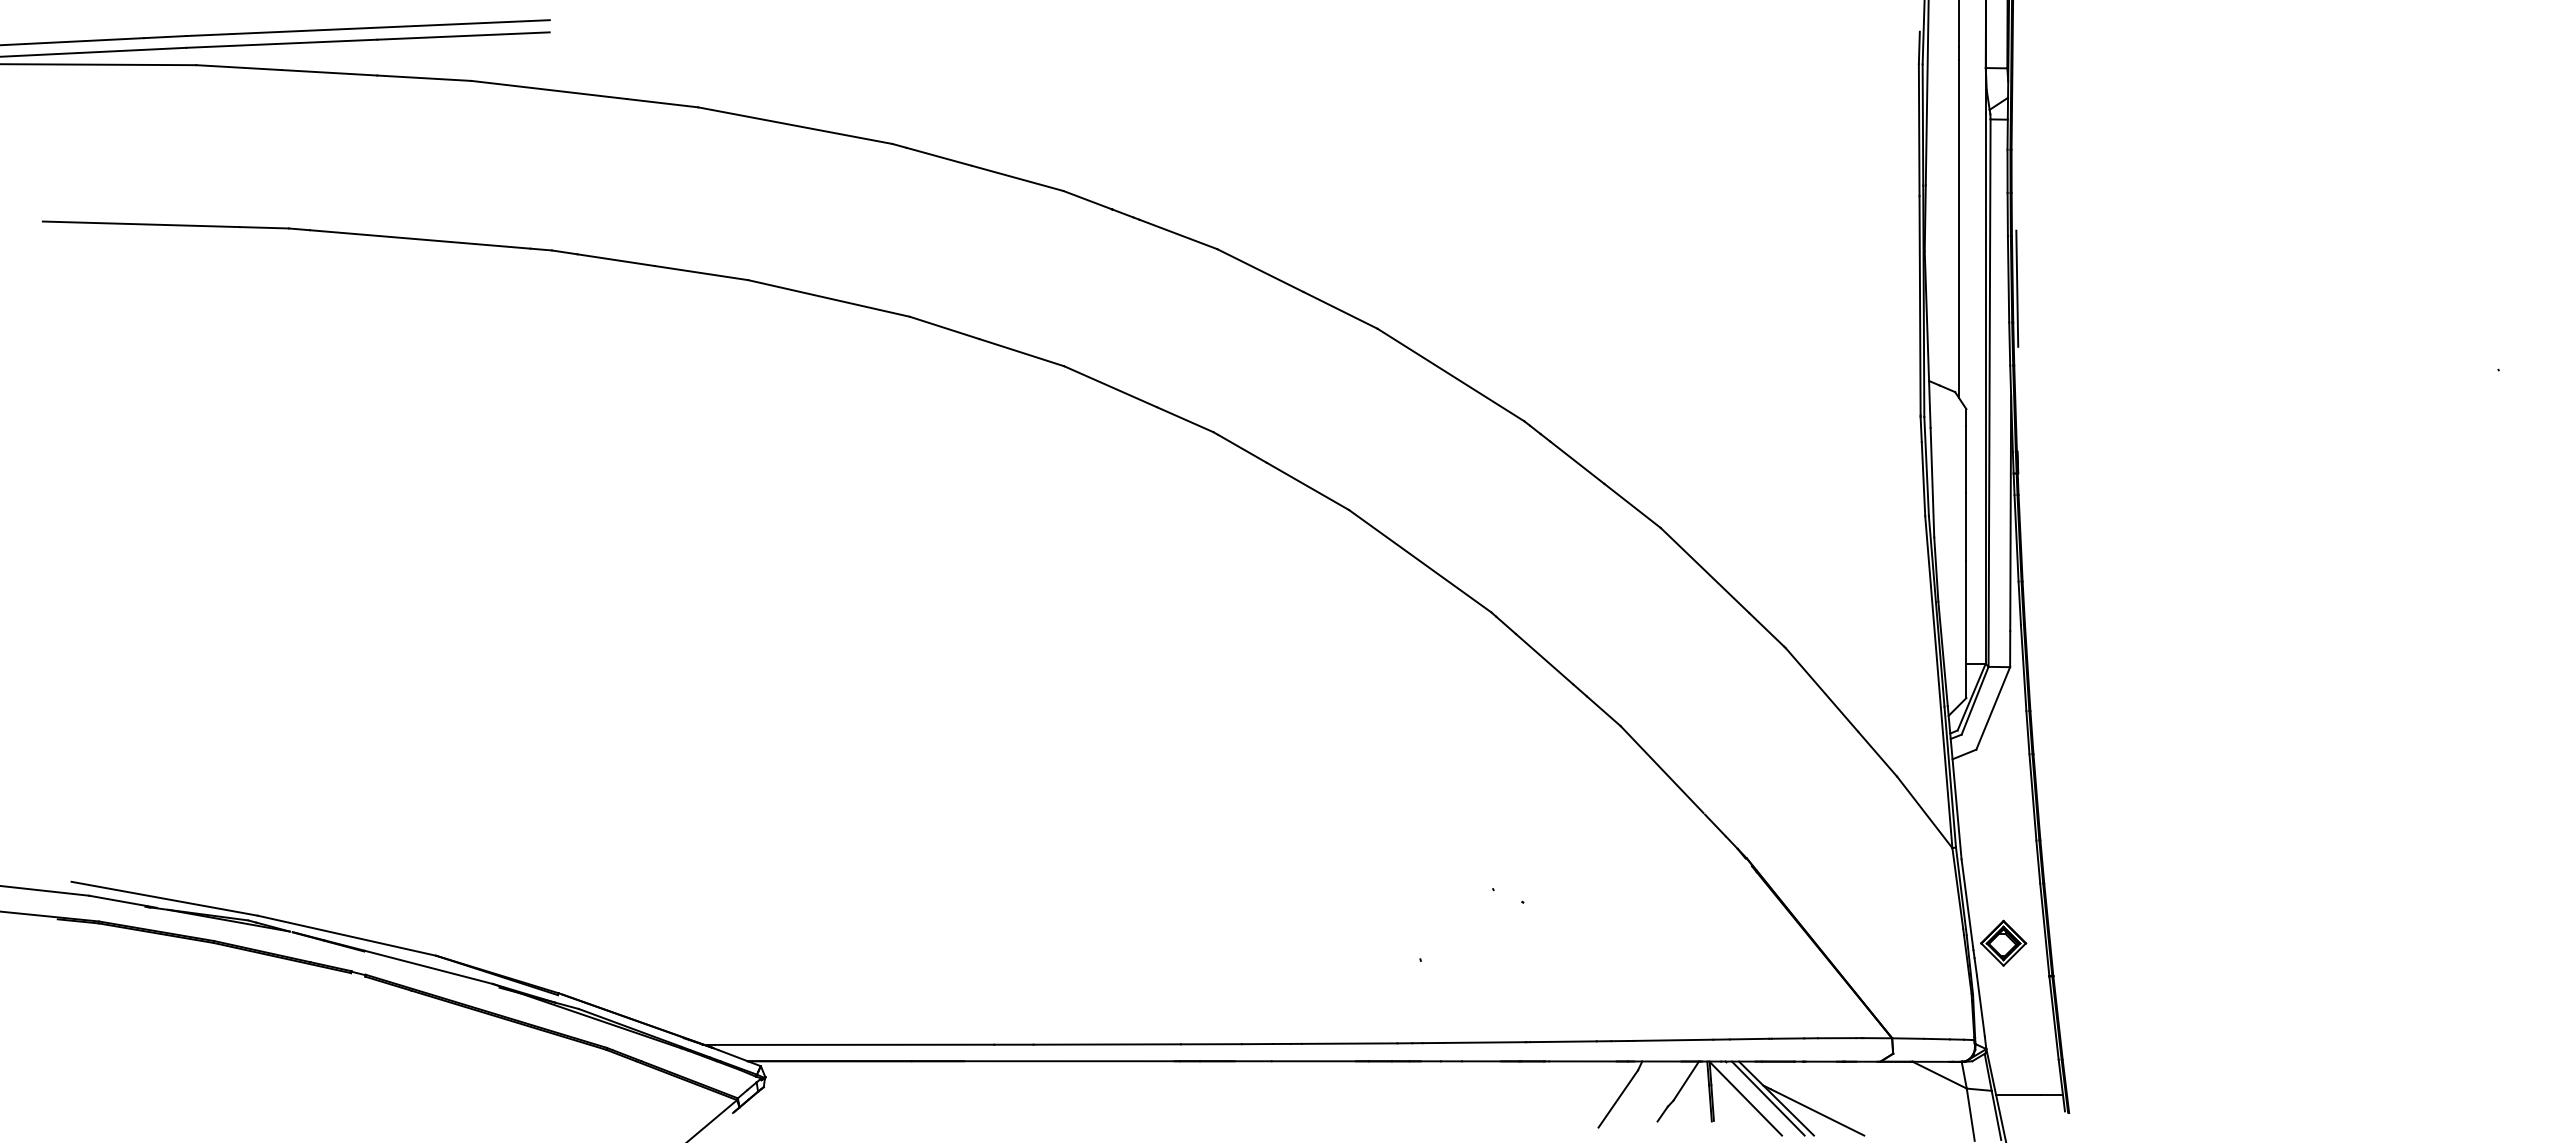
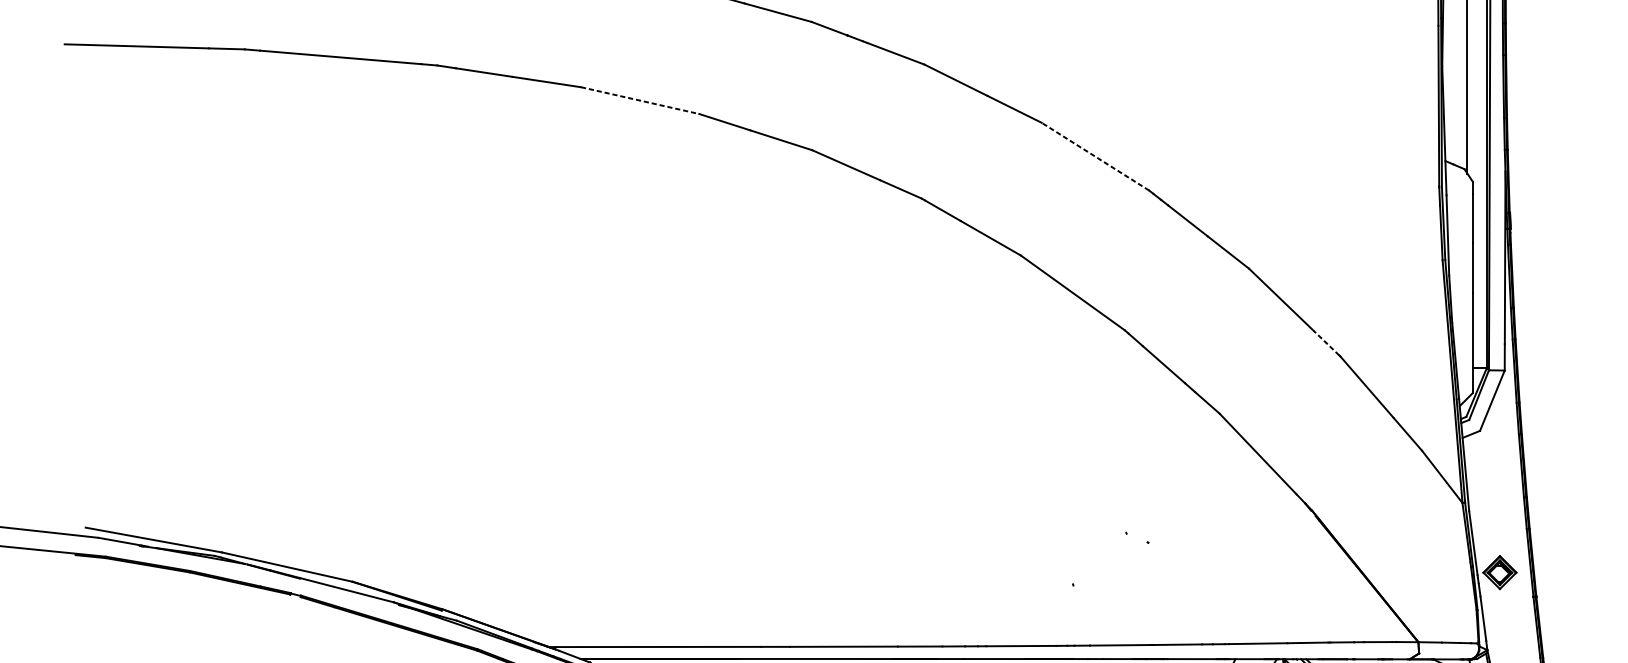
line: (2017, 288) -> (1510, 93), removed
line: (829, 298) -> (640, 100), solid -> dashed
line: (1450, 375) -> (1095, 157), solid -> dashed
line: (1766, 629) -> (1326, 342), solid -> dashed

